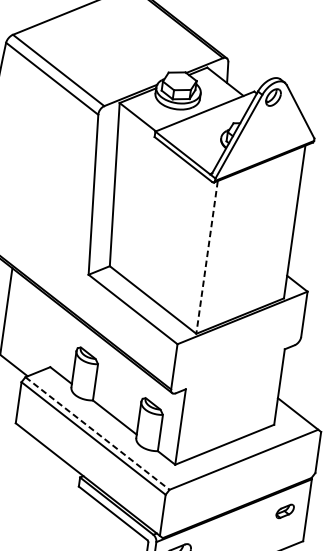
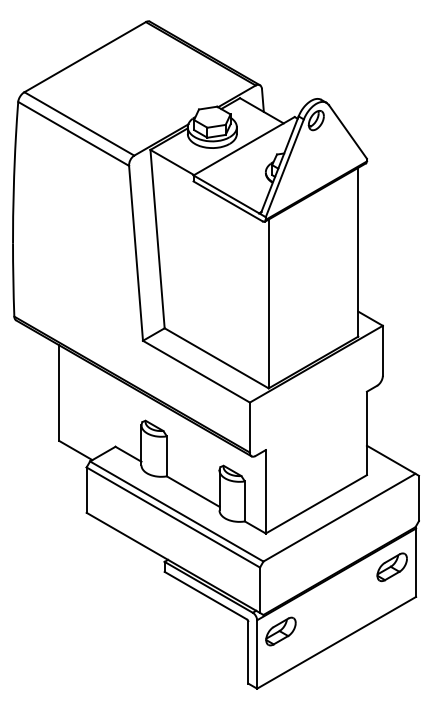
line: (206, 257) -> (268, 304), dashed -> solid
line: (98, 433) -> (177, 511), dashed -> solid
part: (284, 511) -> (391, 567), size x1.67

